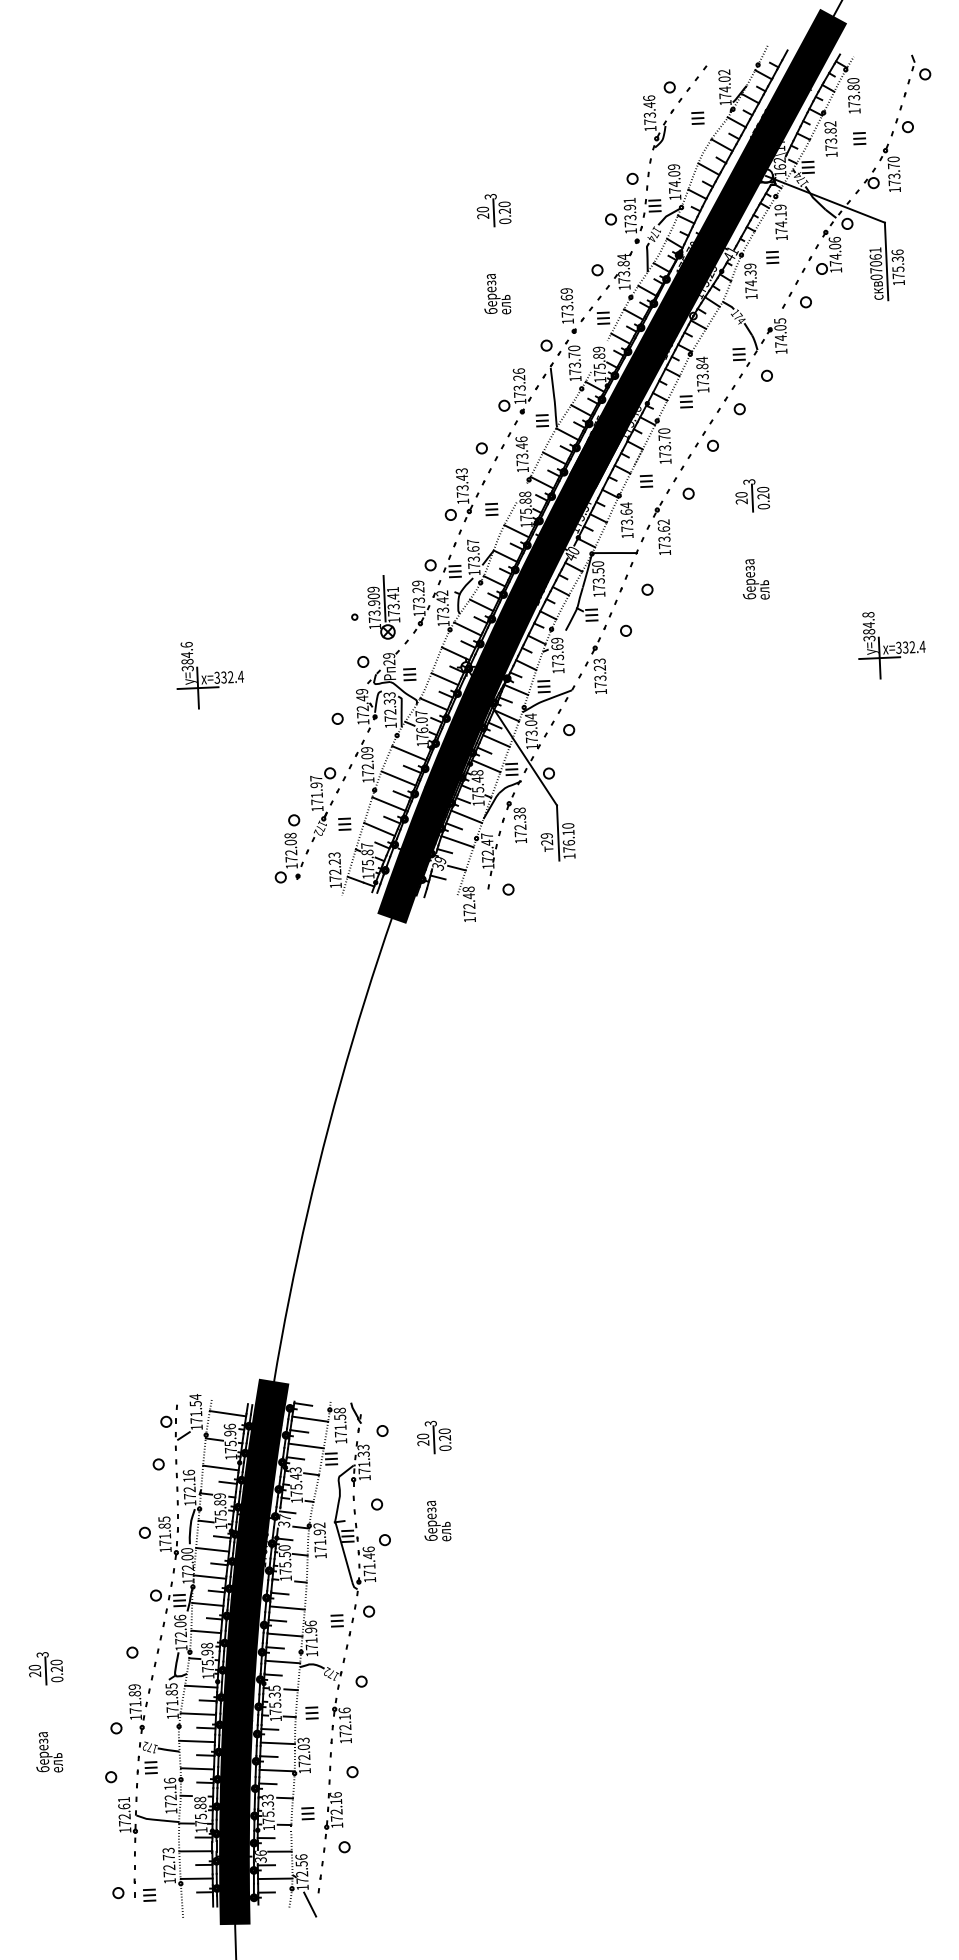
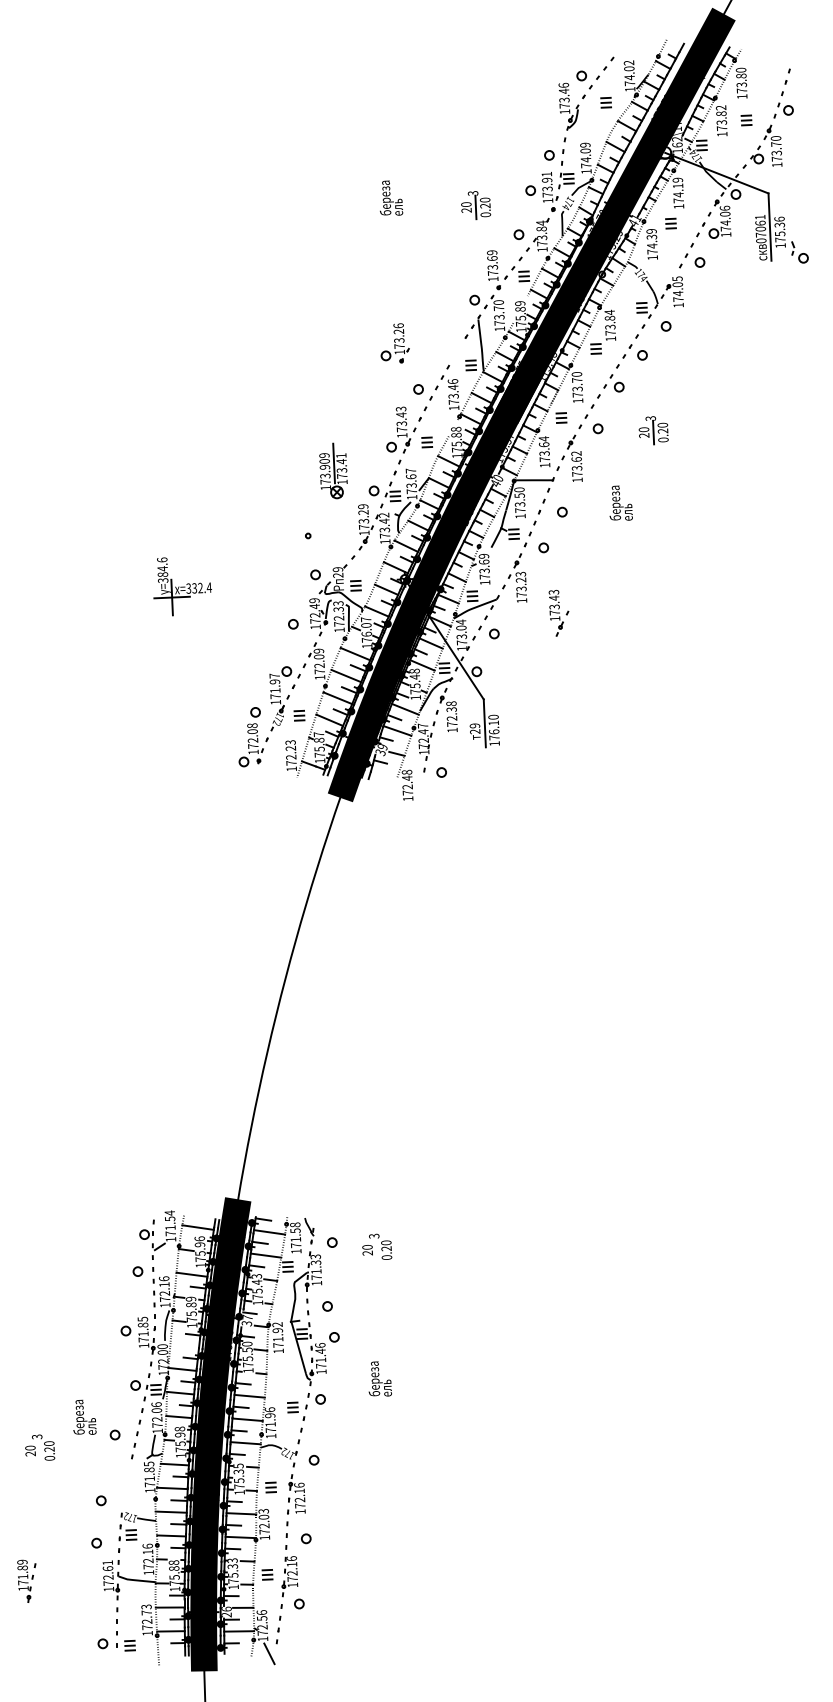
part: (921, 67) -> (800, 252), moved
part: (493, 210) -> (475, 205), moved
text: (497, 294) -> (391, 198), moved
part: (514, 391) -> (394, 343), moved
text: (755, 579) -> (620, 503), moved
part: (383, 607) -> (333, 471), moved
part: (891, 645) -> (774, 560), removed
part: (643, 706) -> (558, 613), added
line: (433, 1439) -> (376, 1249), removed
text: (437, 1520) -> (380, 1378), moved
line: (212, 1549) -> (184, 1345), removed
line: (45, 1670) -> (39, 1450), removed
part: (139, 1708) -> (26, 1580), moved
text: (49, 1752) -> (84, 1417), moved
text: (260, 1859) -> (226, 1614), 36 -> 26

